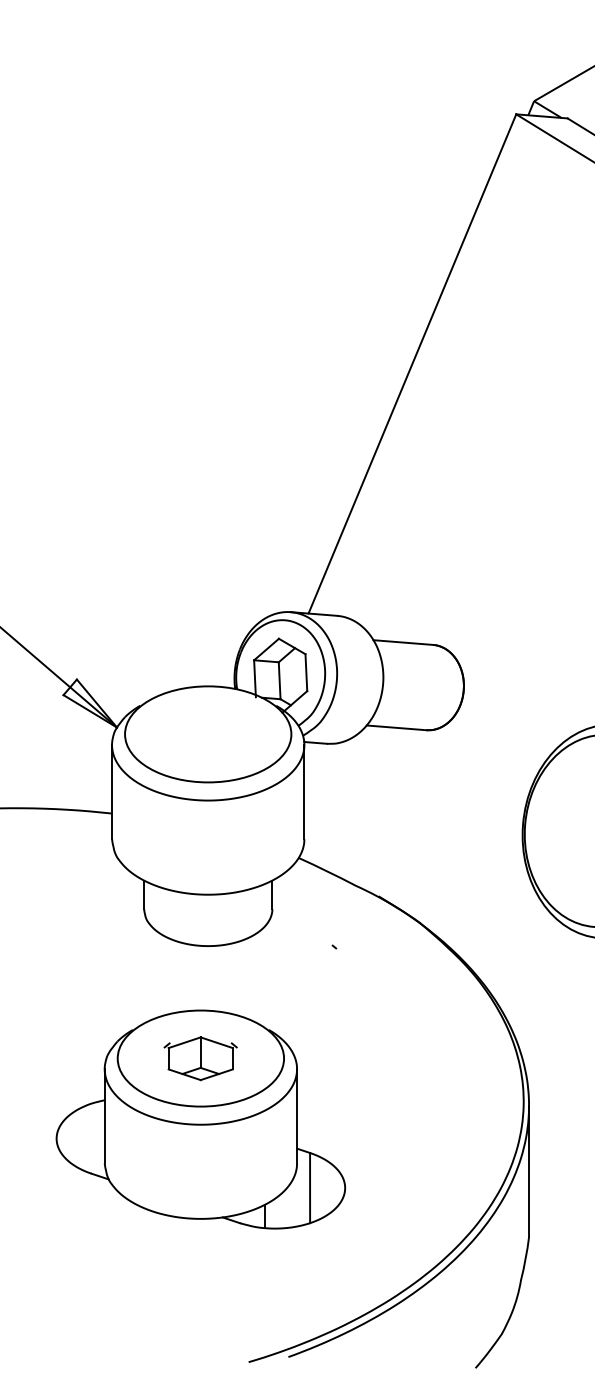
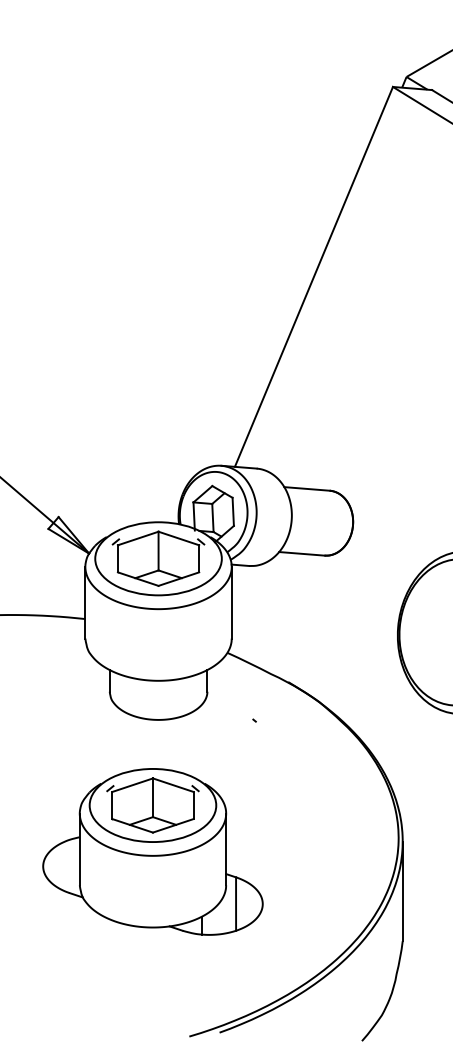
part: (208, 733) -> (158, 558), added
part: (200, 1058) -> (152, 805), size x1.67

